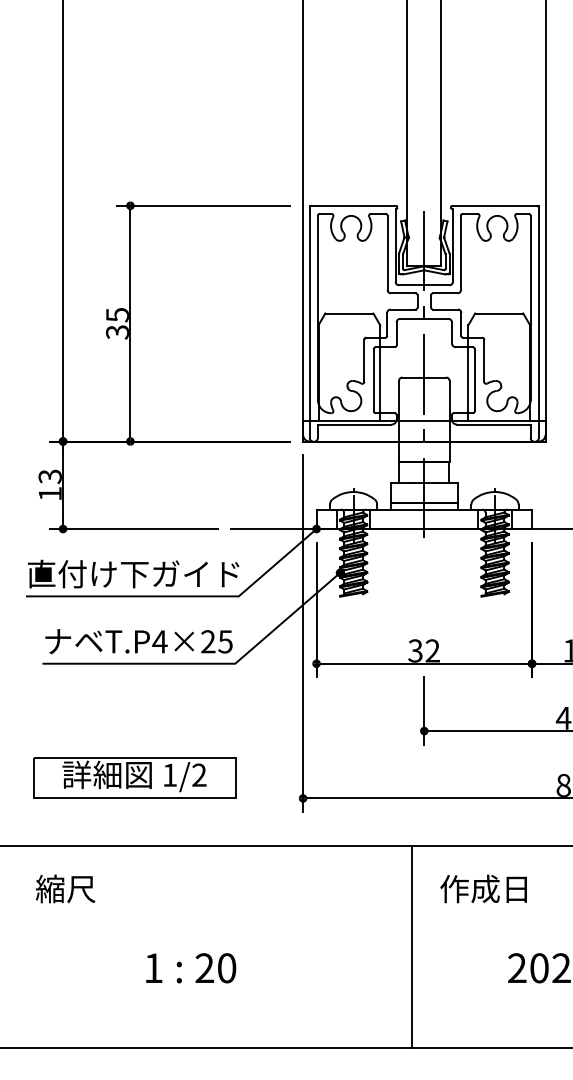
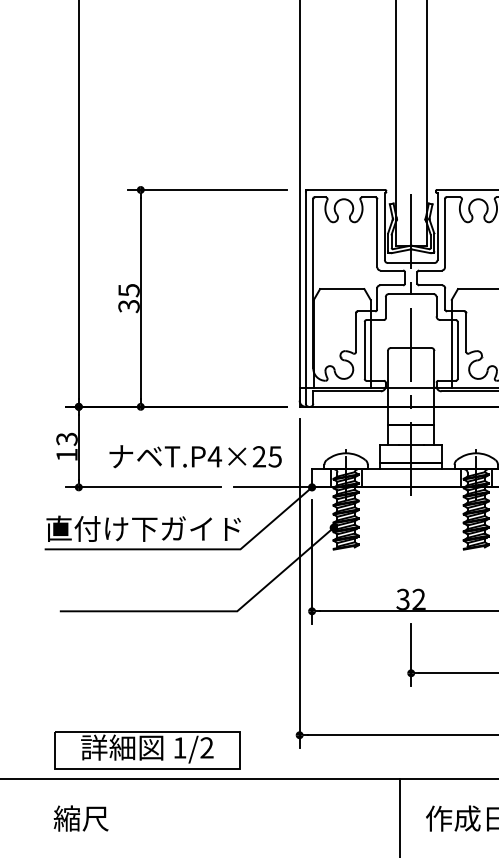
text: (138, 641) -> (195, 456), moved
part: (134, 777) -> (147, 750), moved

